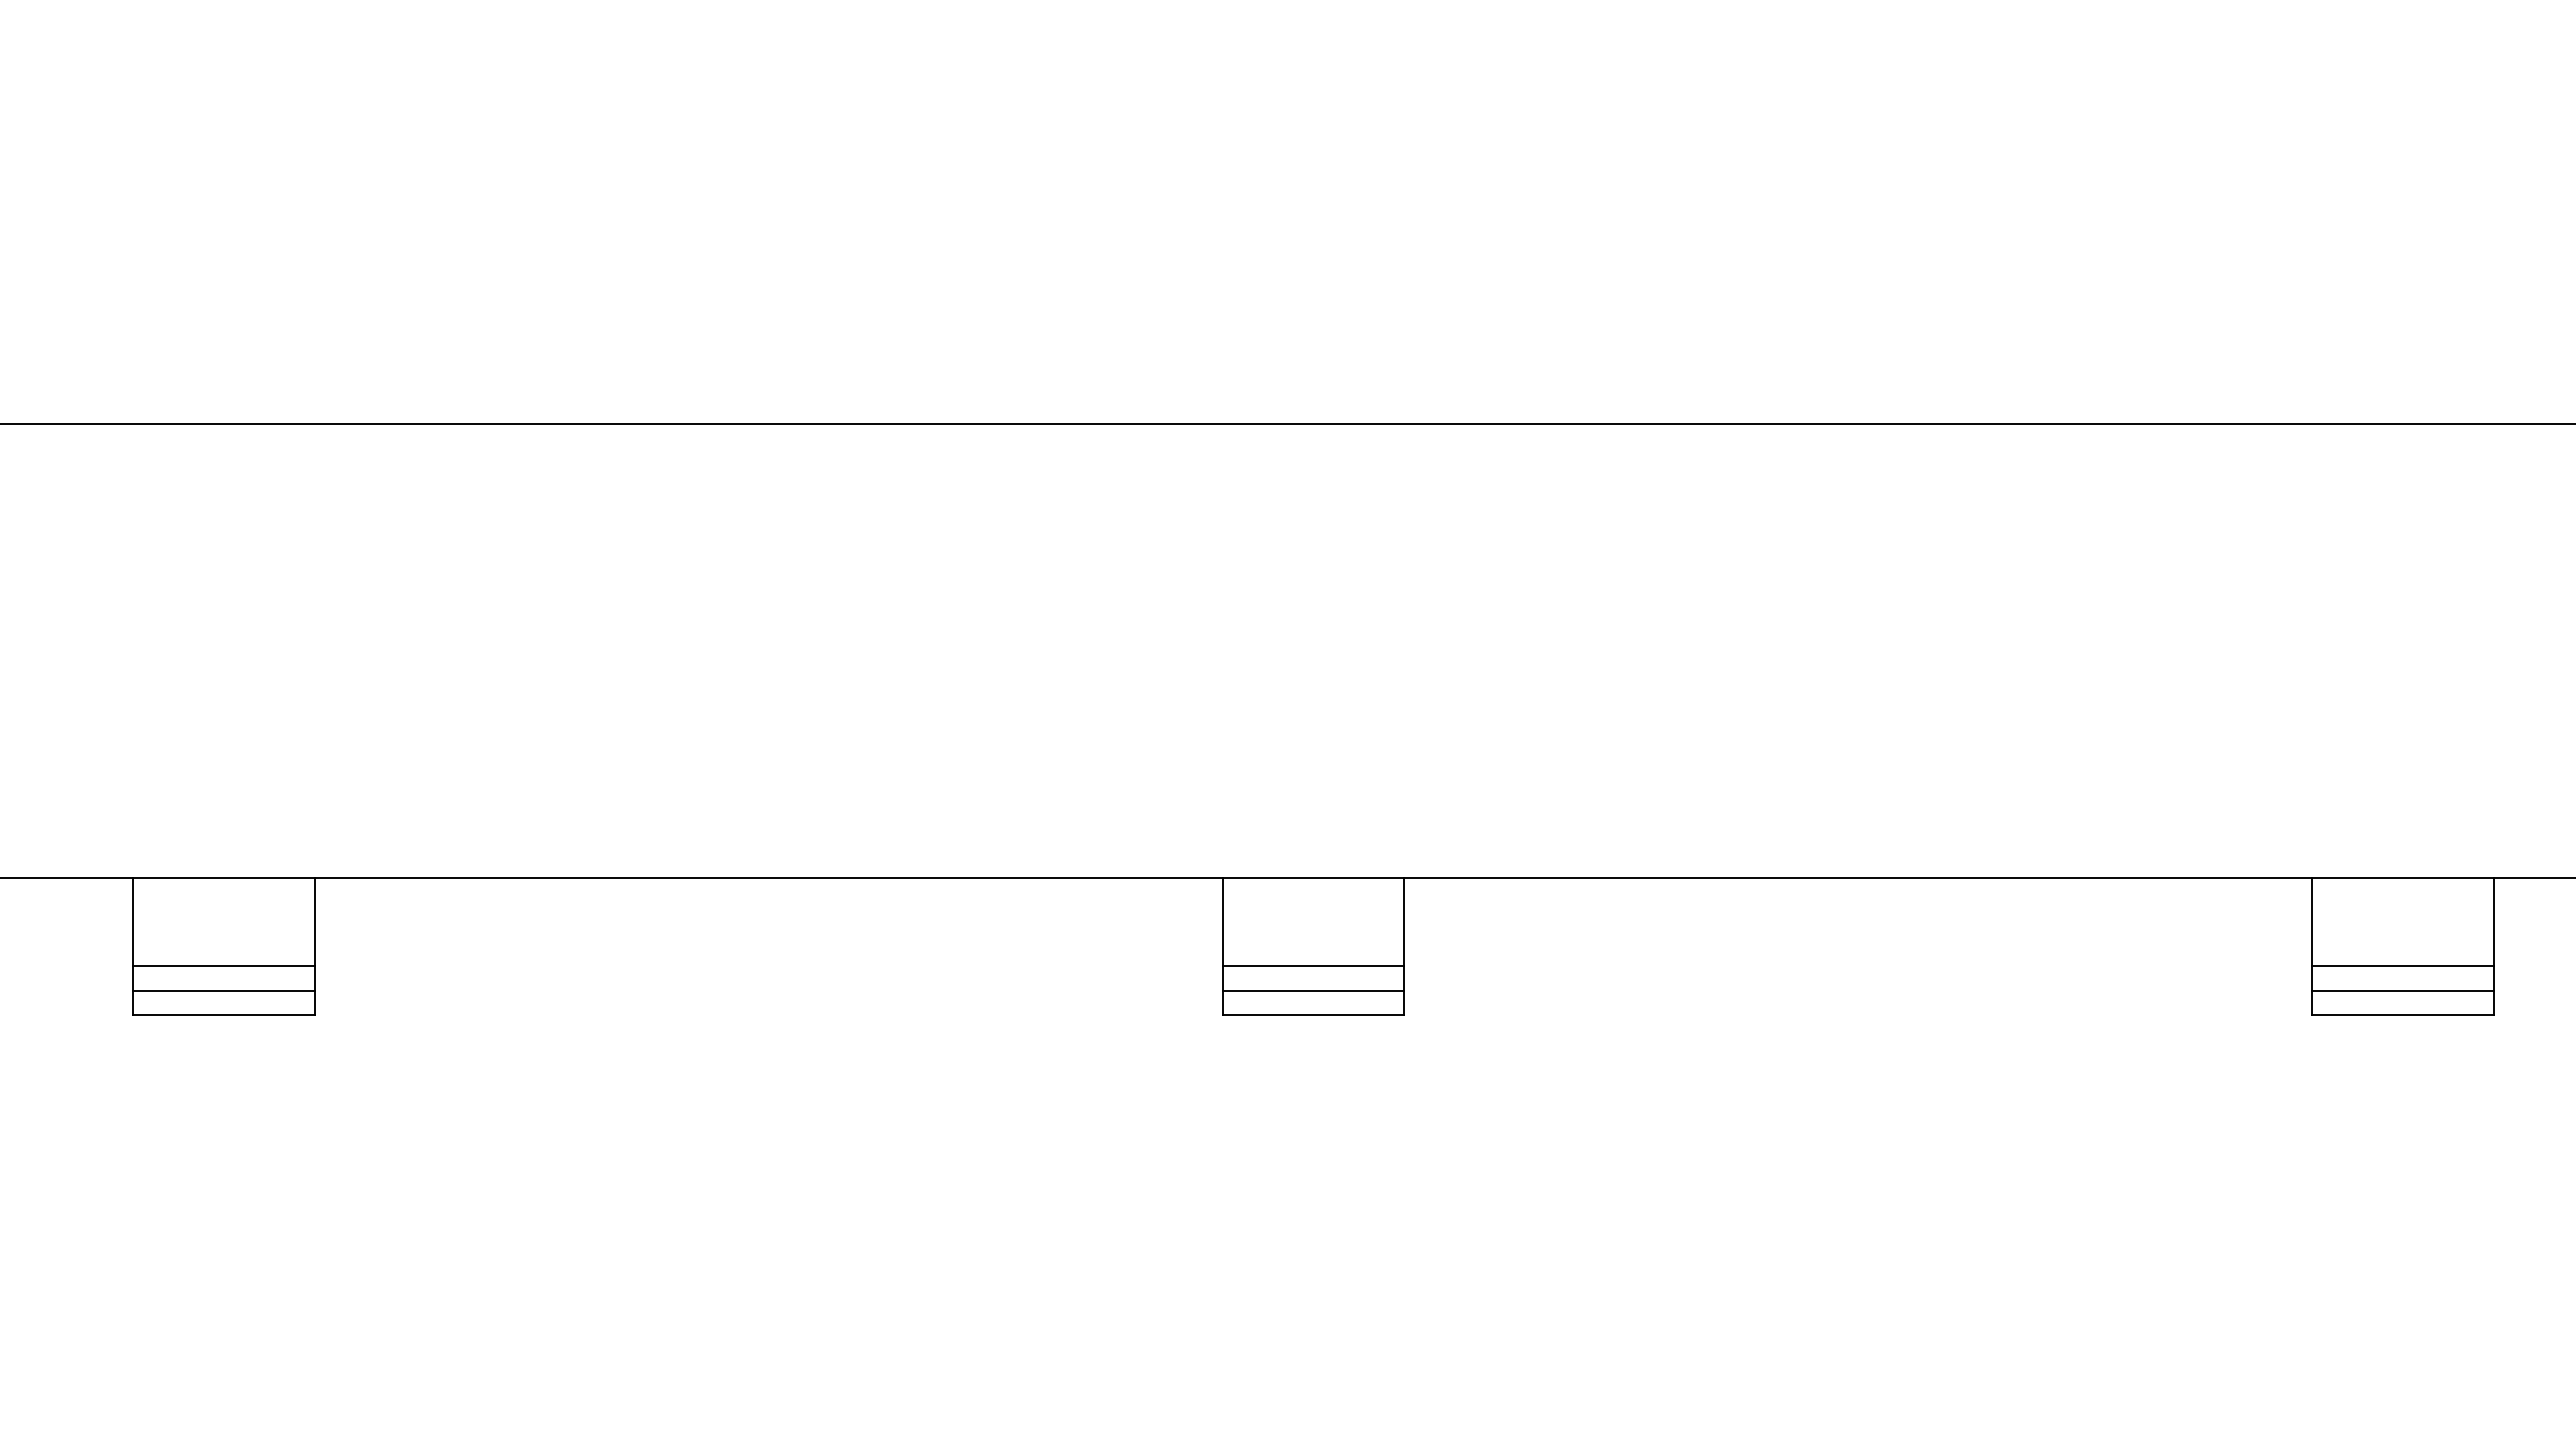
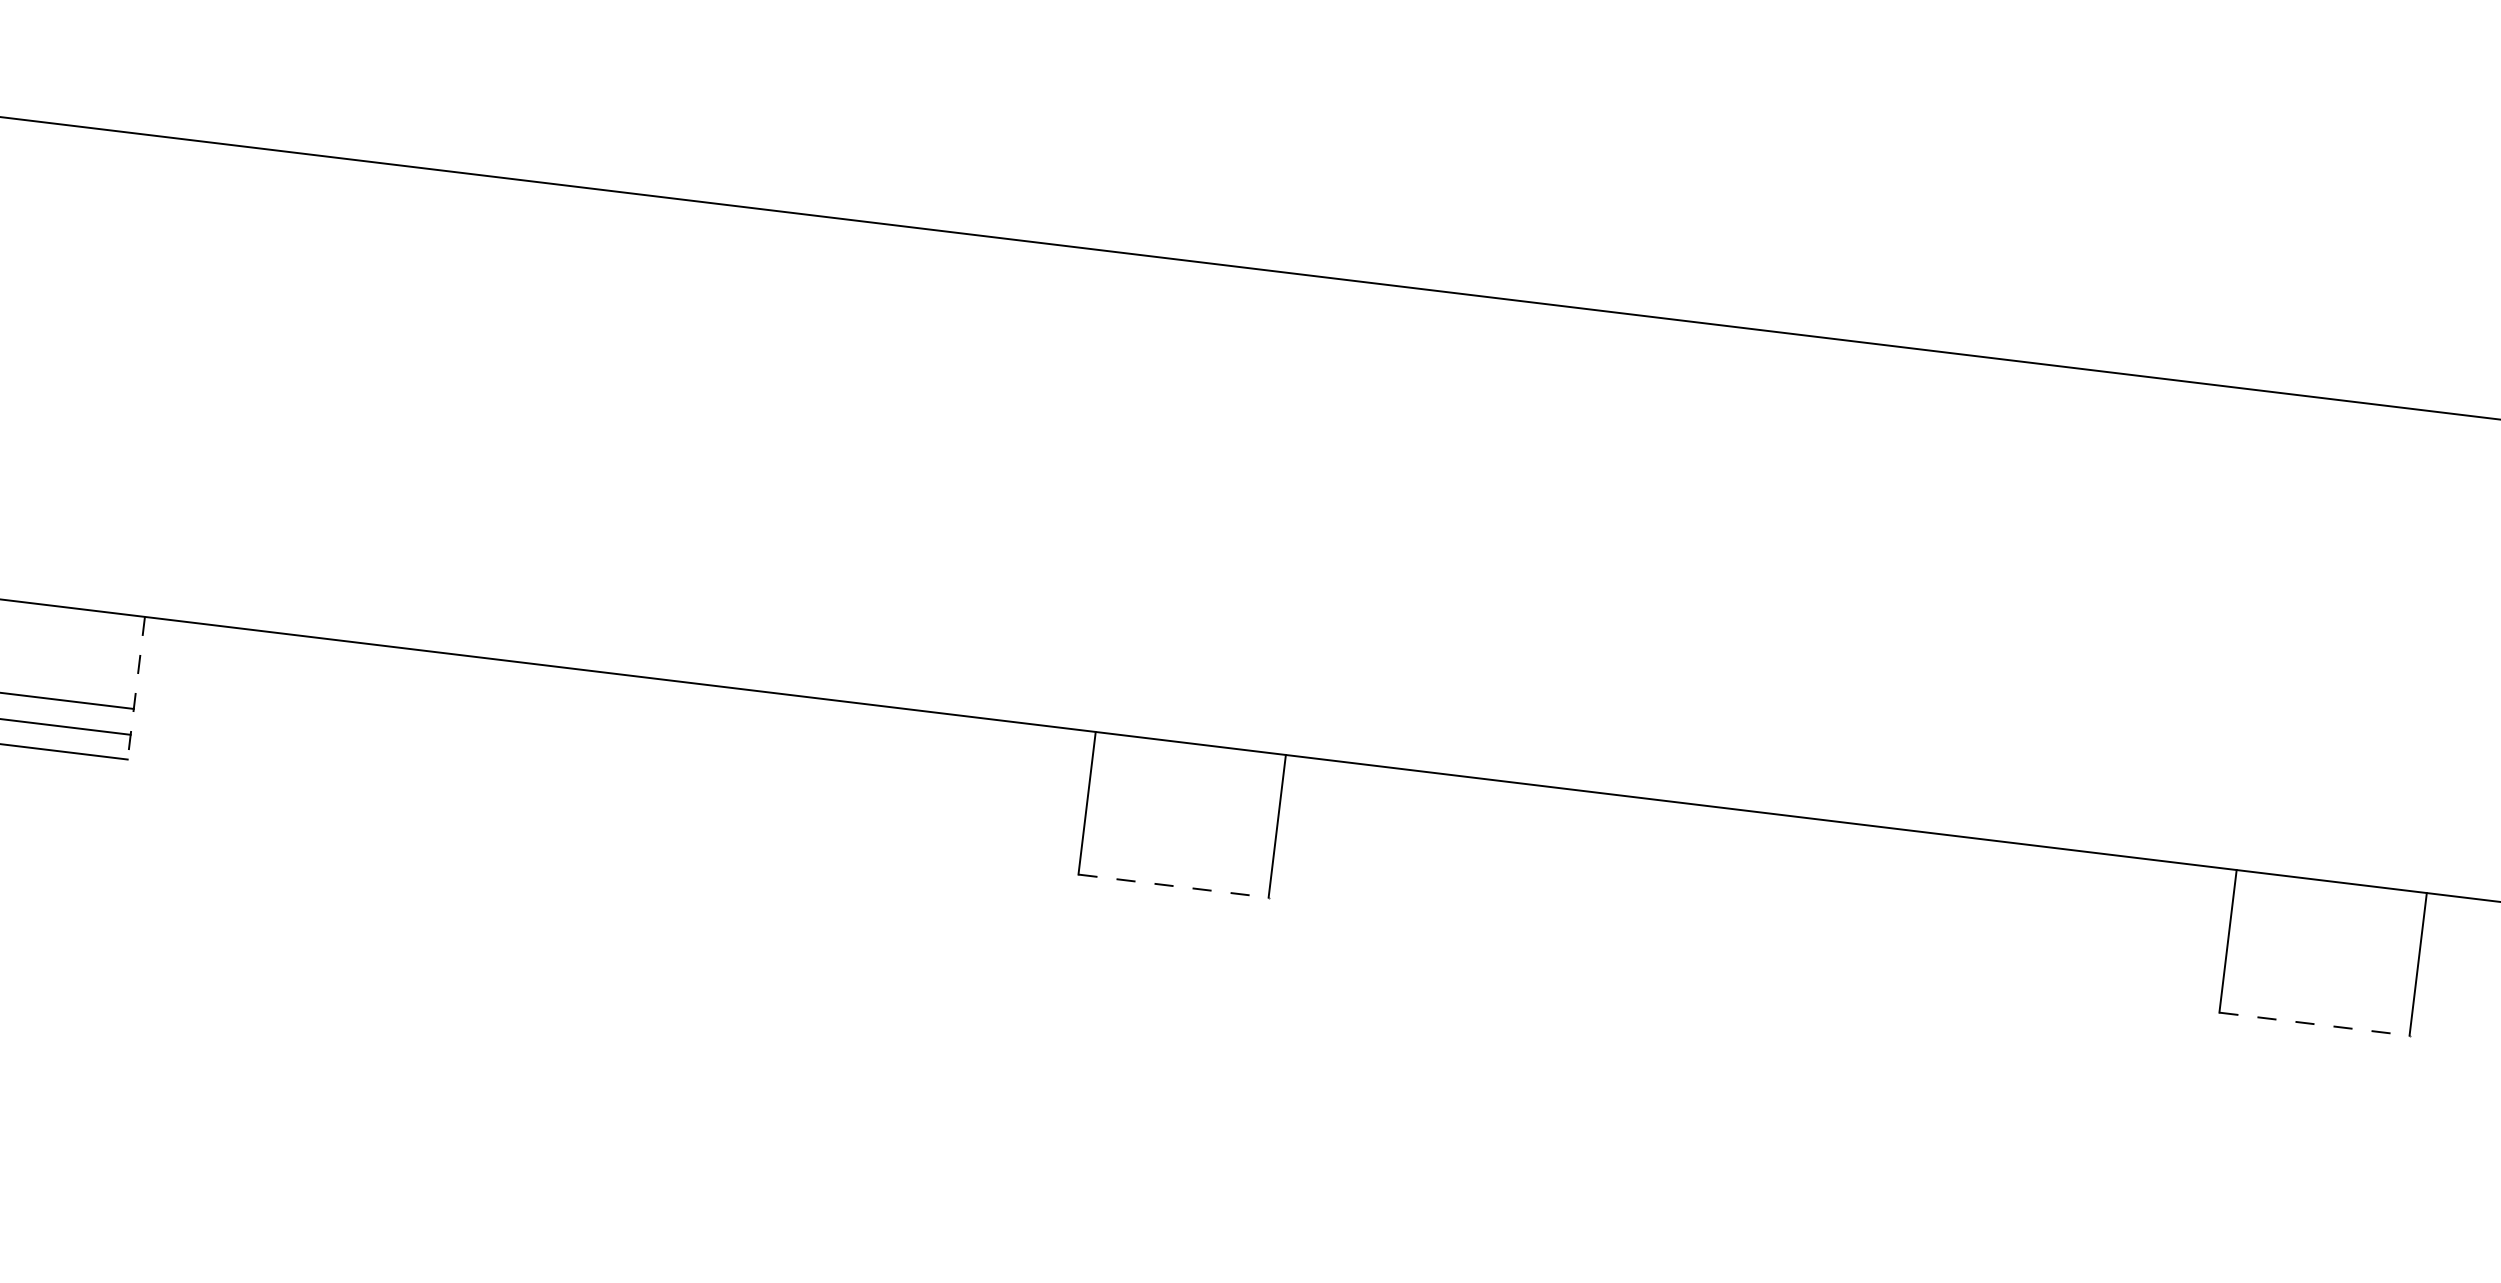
line: (314, 947) -> (136, 689), solid -> dashed
line: (1313, 966) -> (1179, 835), removed
line: (2402, 966) -> (2319, 973), removed
line: (1313, 991) -> (1176, 861), removed
line: (2402, 991) -> (2316, 999), removed
line: (1313, 1014) -> (1173, 885), solid -> dashed
line: (2403, 1014) -> (2314, 1024), solid -> dashed

